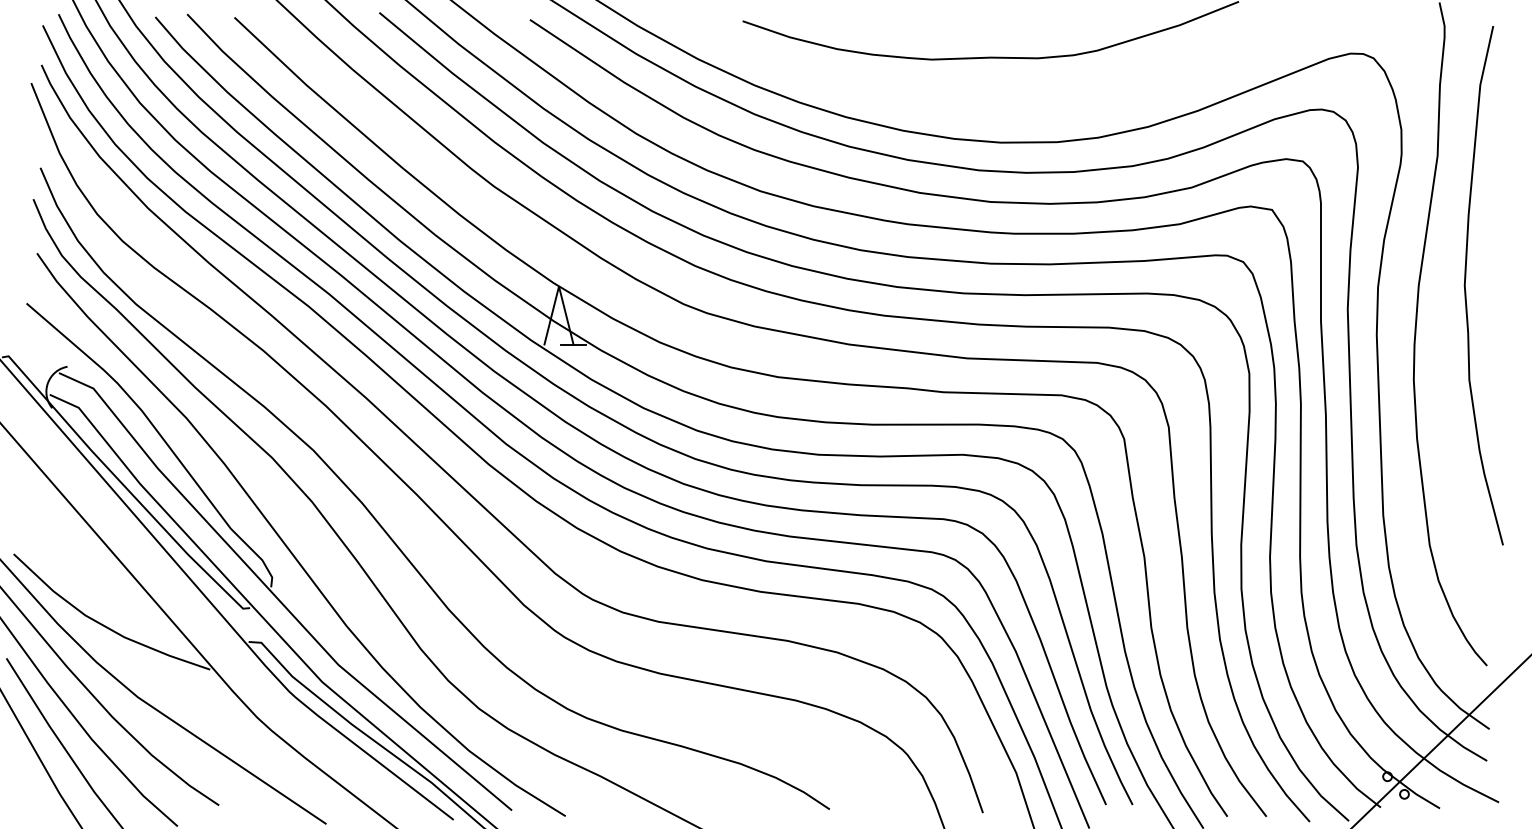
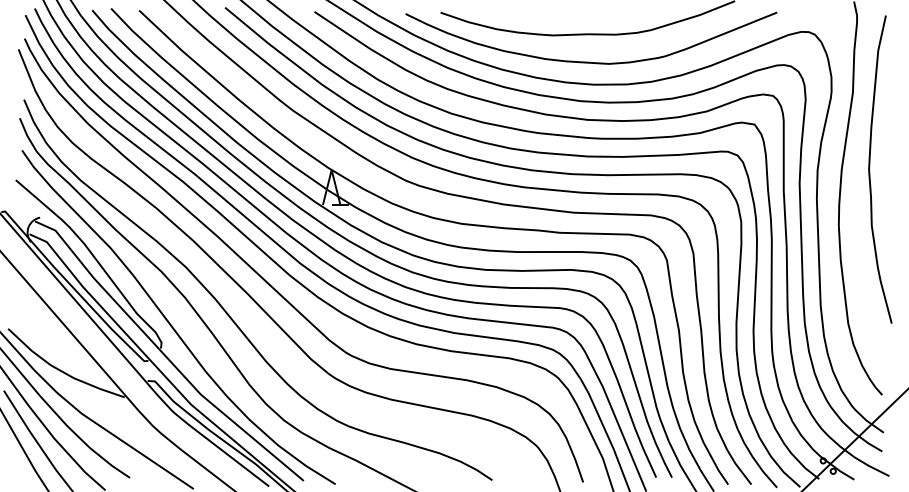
curve: (995, 103) -> (590, 61), added

